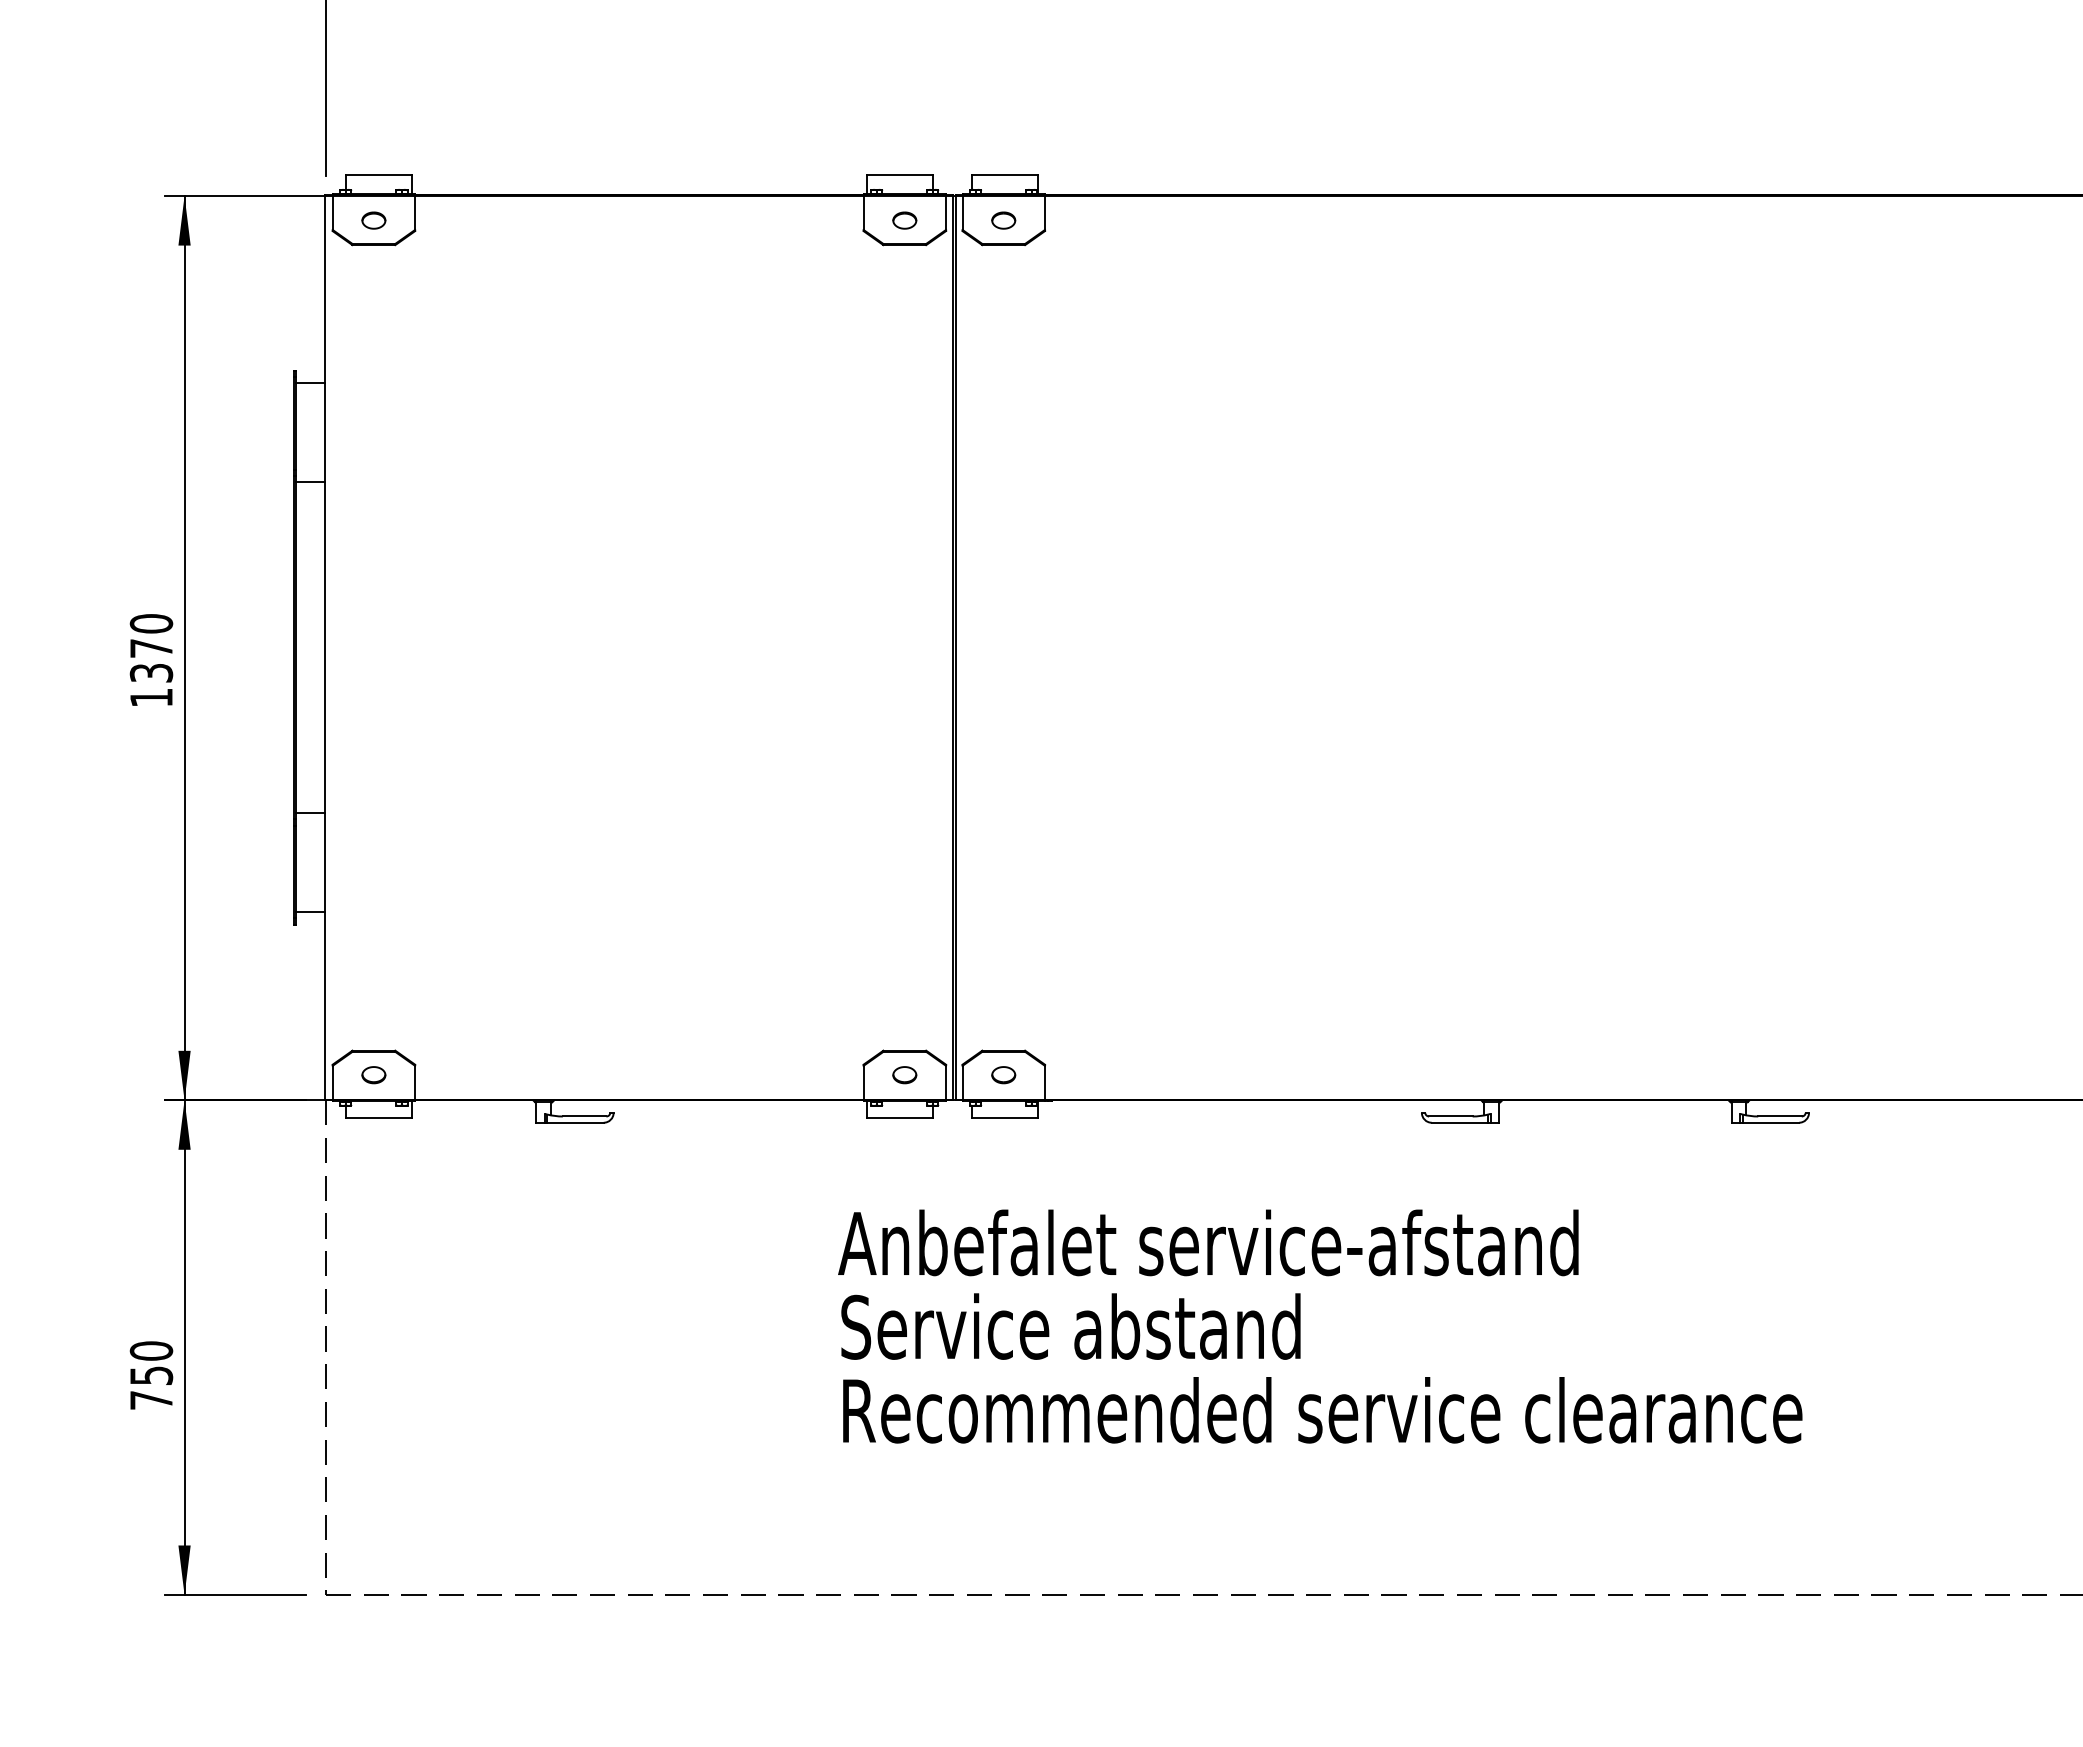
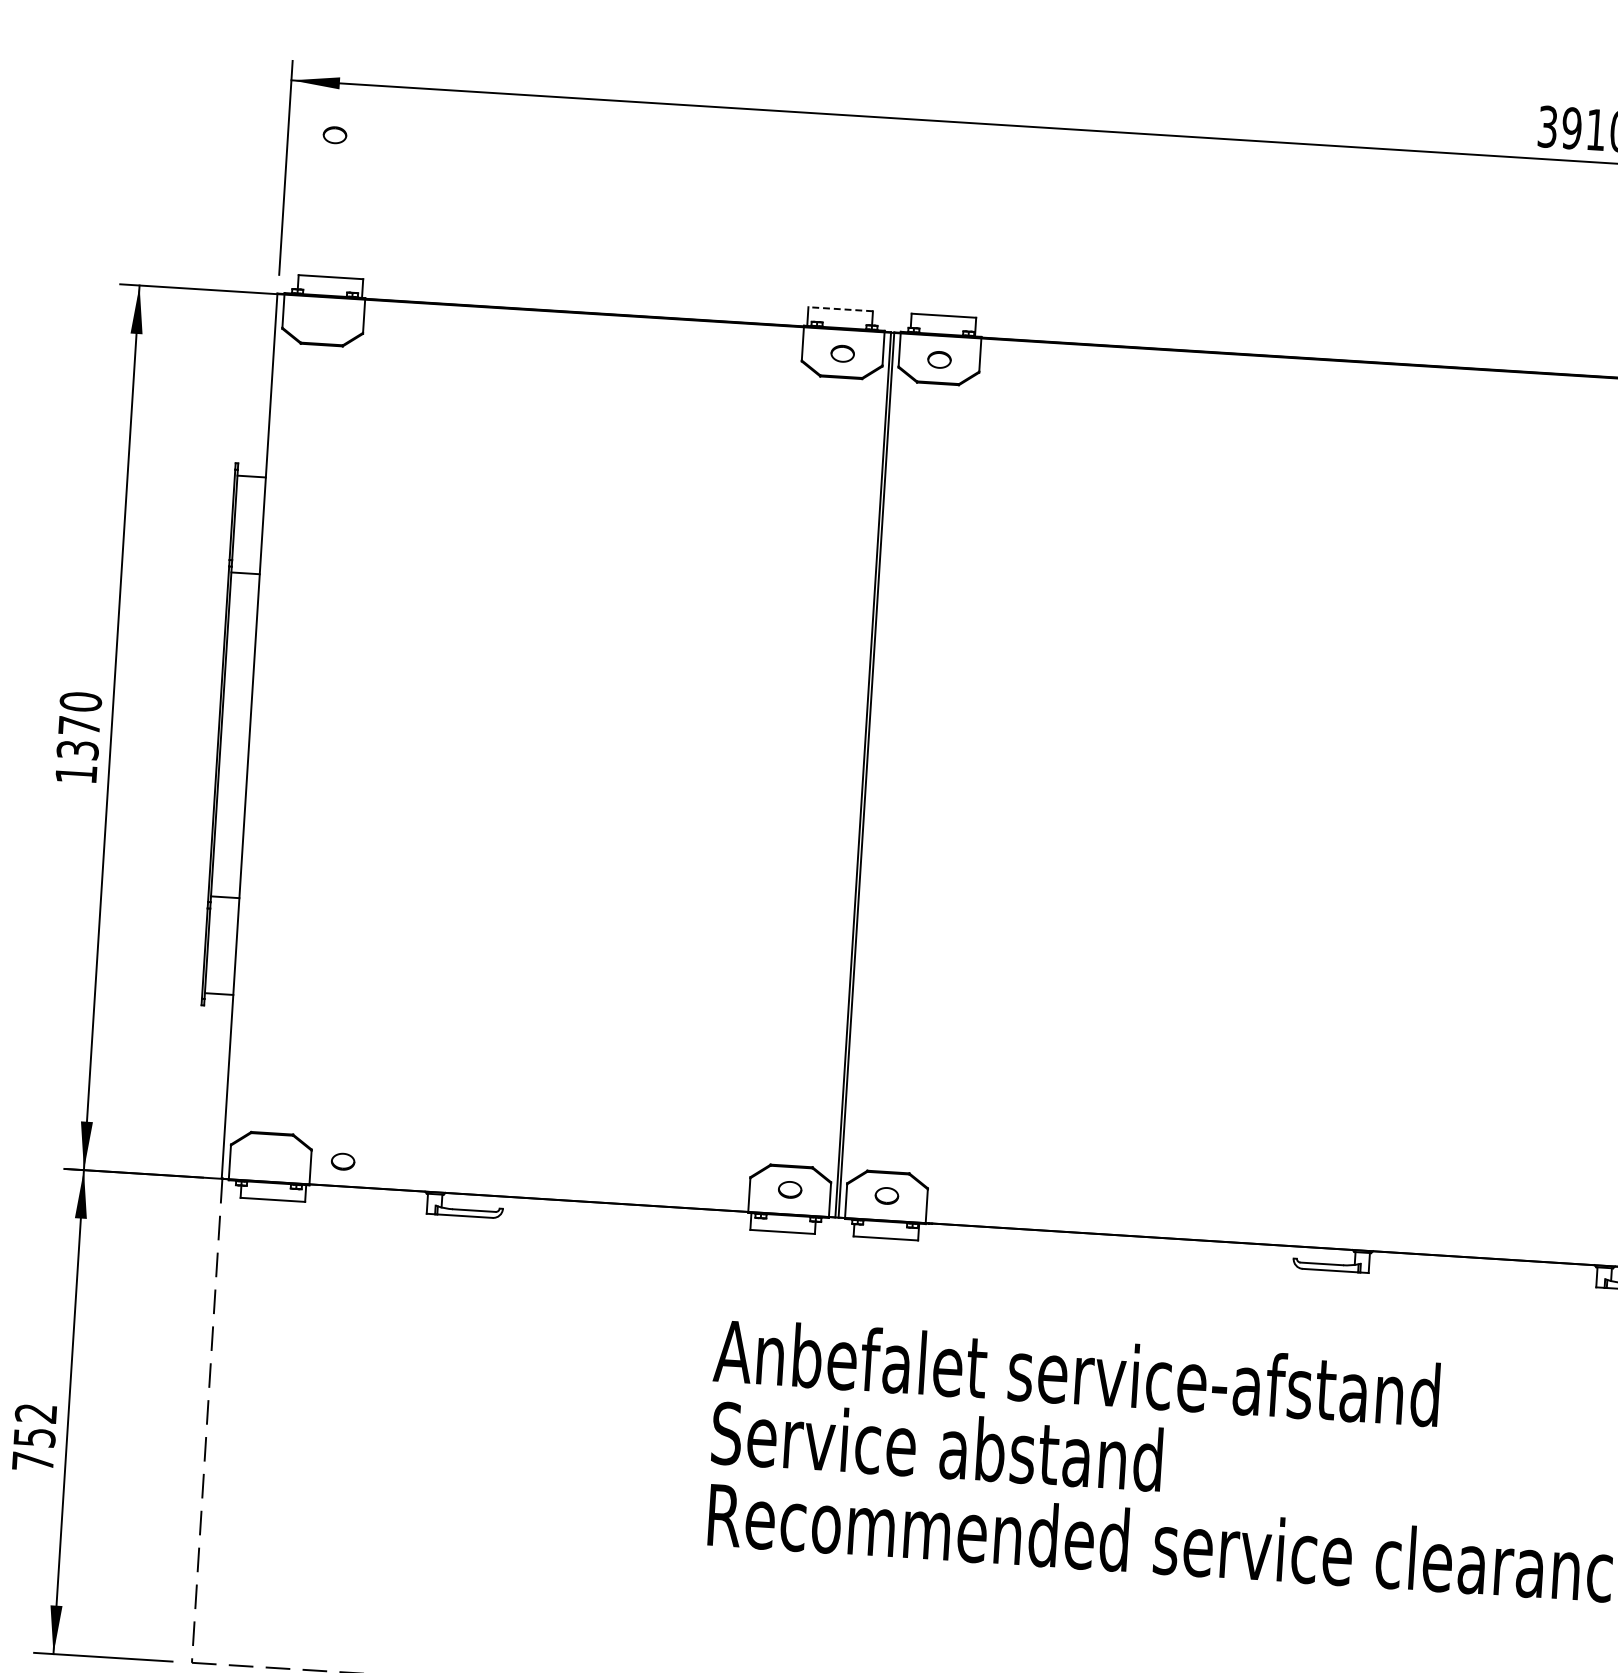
line: (899, 175) -> (840, 309), solid -> dashed
part: (373, 220) -> (334, 135), moved
part: (373, 1075) -> (342, 1162), moved
text: (151, 1350) -> (36, 1412), 750 -> 752

